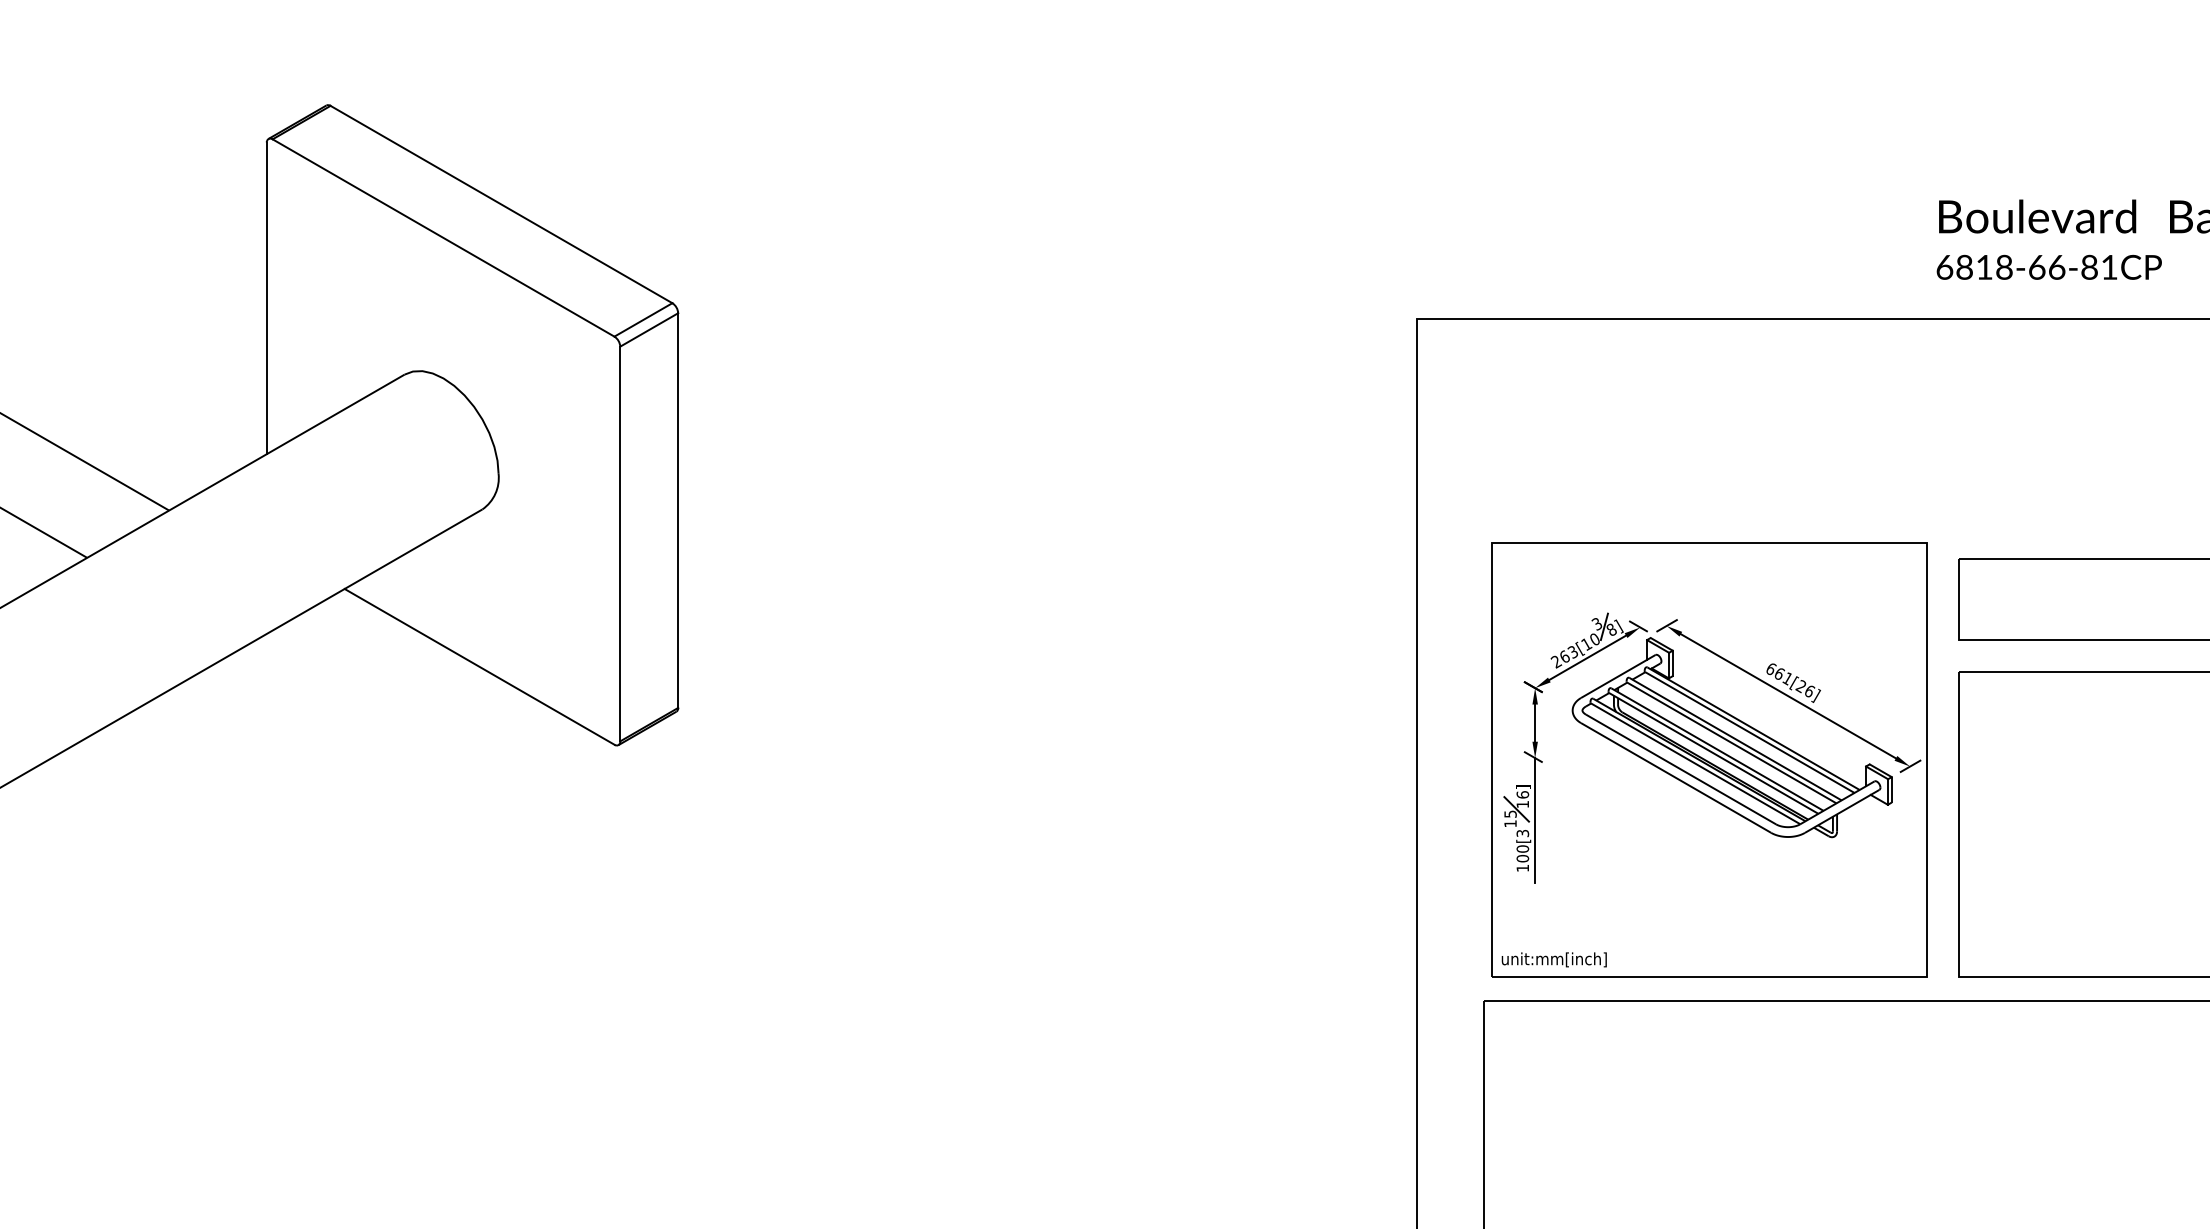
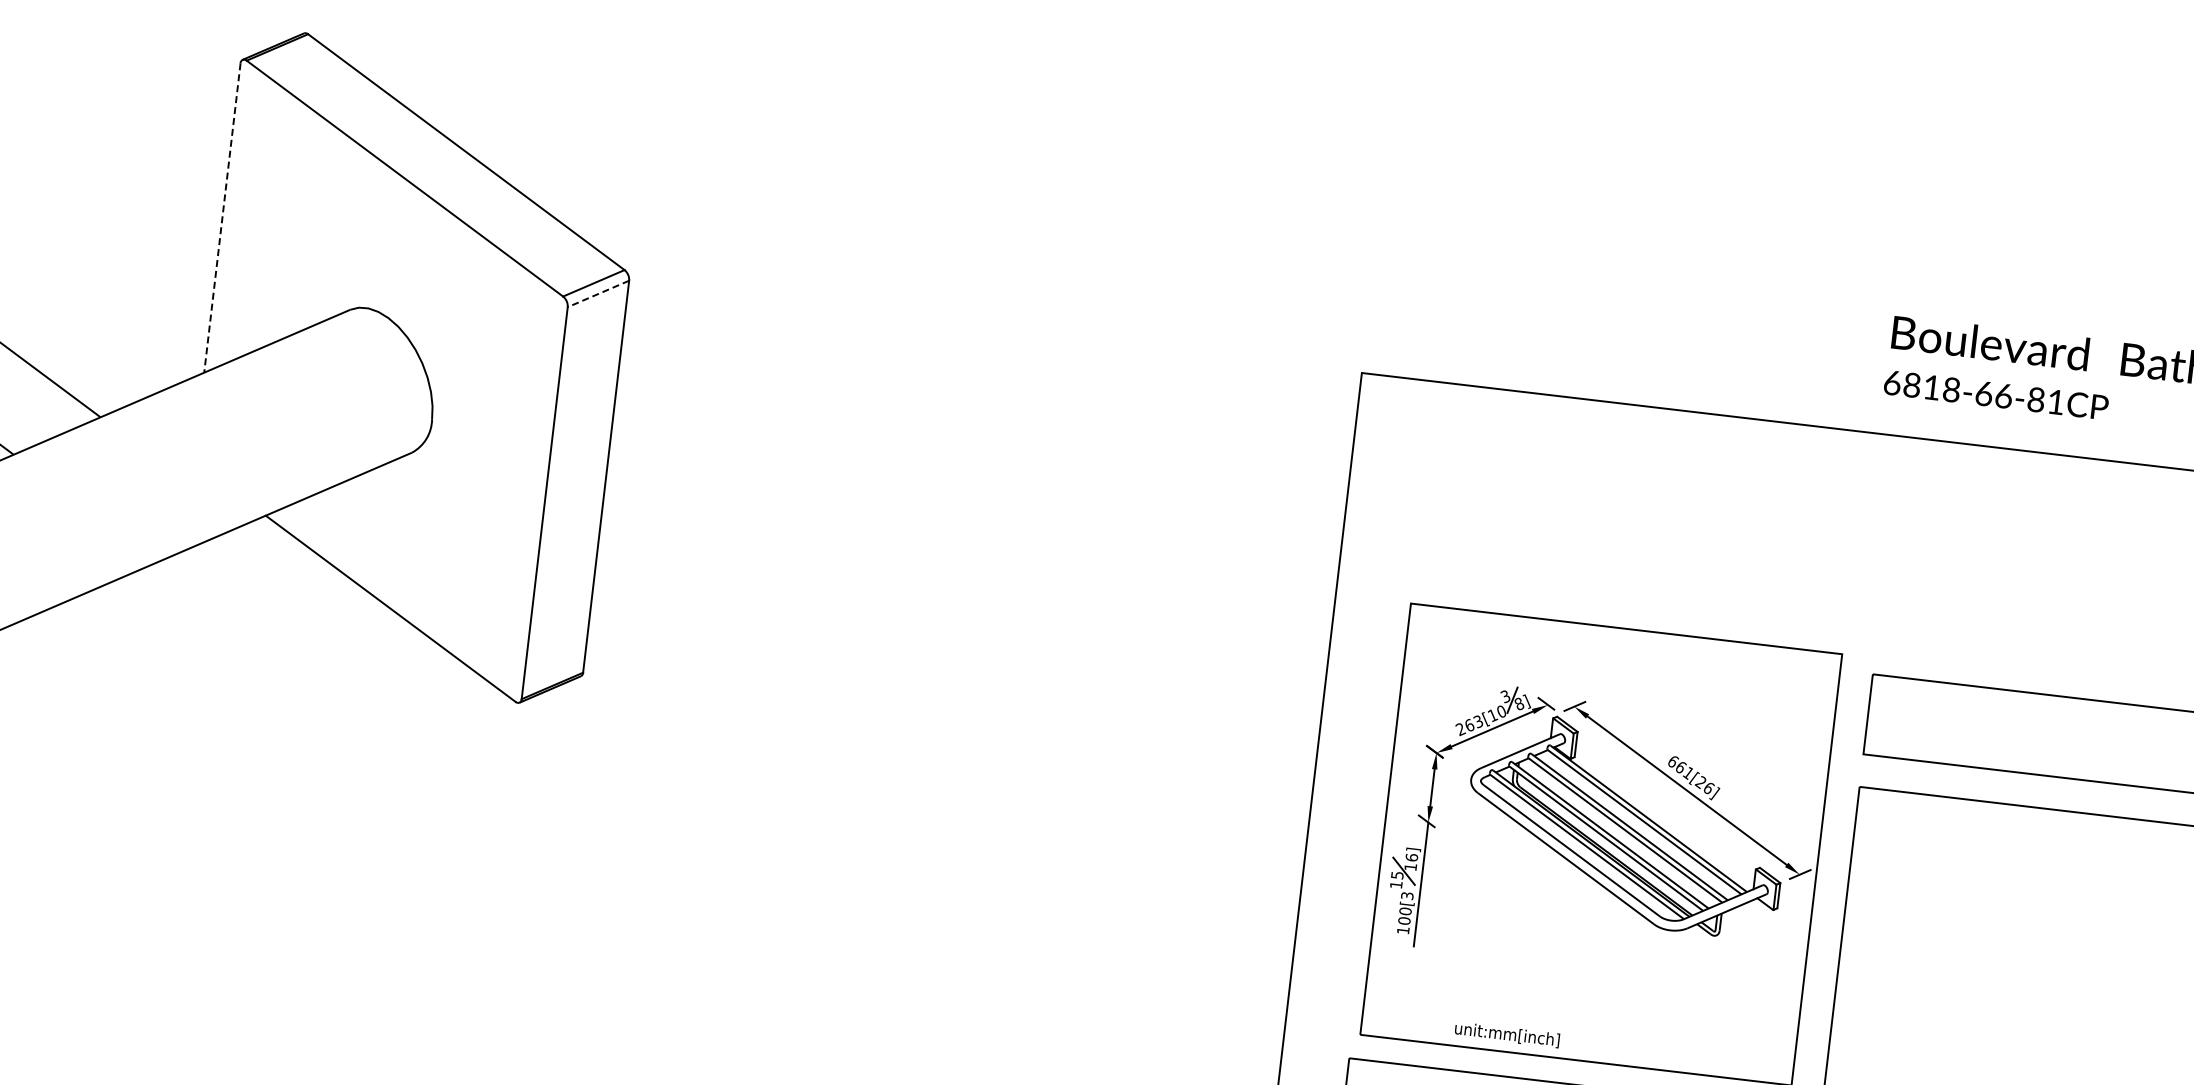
line: (266, 298) -> (222, 218), solid -> dashed
line: (648, 330) -> (597, 294), solid -> dashed
text: (1553, 959) -> (1506, 1034), moved

